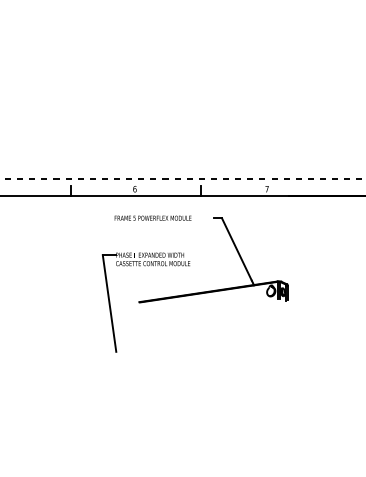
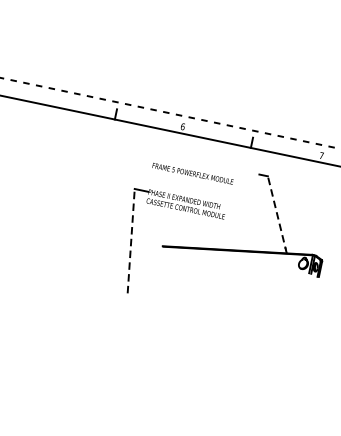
text: (152, 217) -> (192, 172), moved
line: (237, 251) -> (276, 214), solid -> dashed
line: (109, 303) -> (131, 241), solid -> dashed

